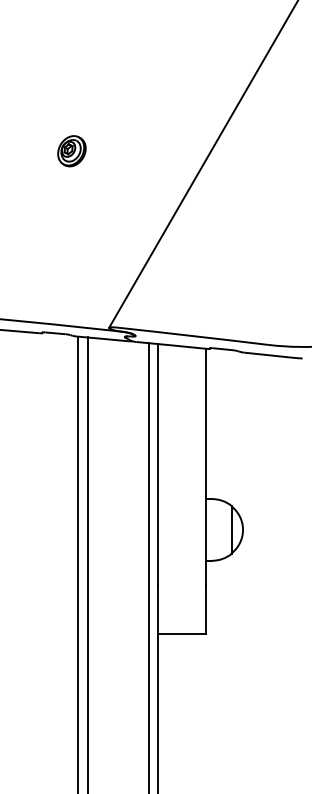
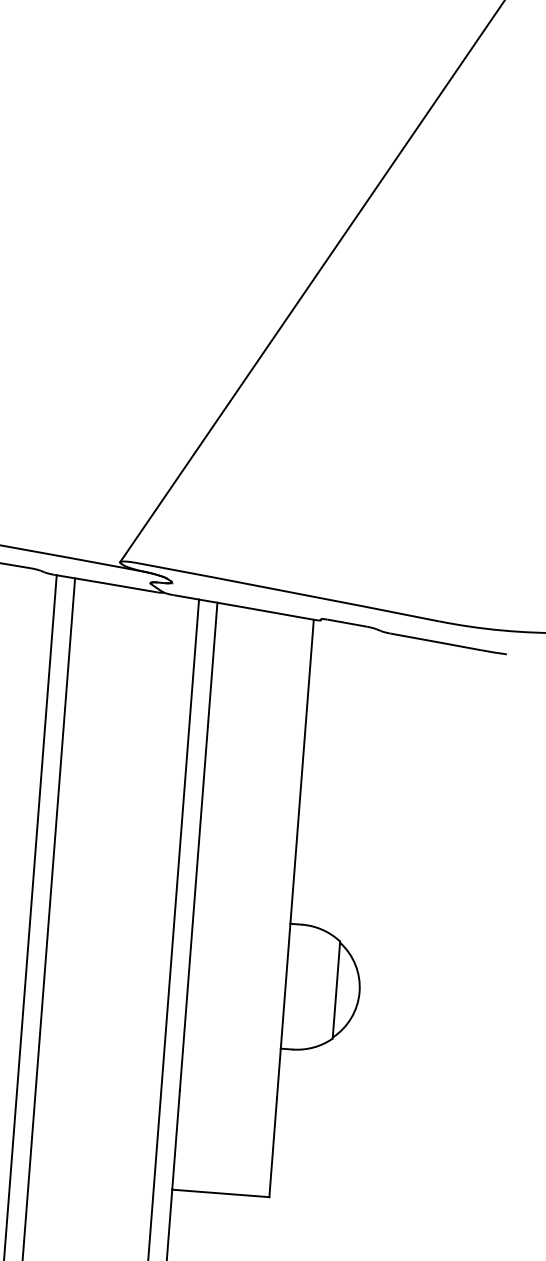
part: (71, 151) -> (71, 199), removed

